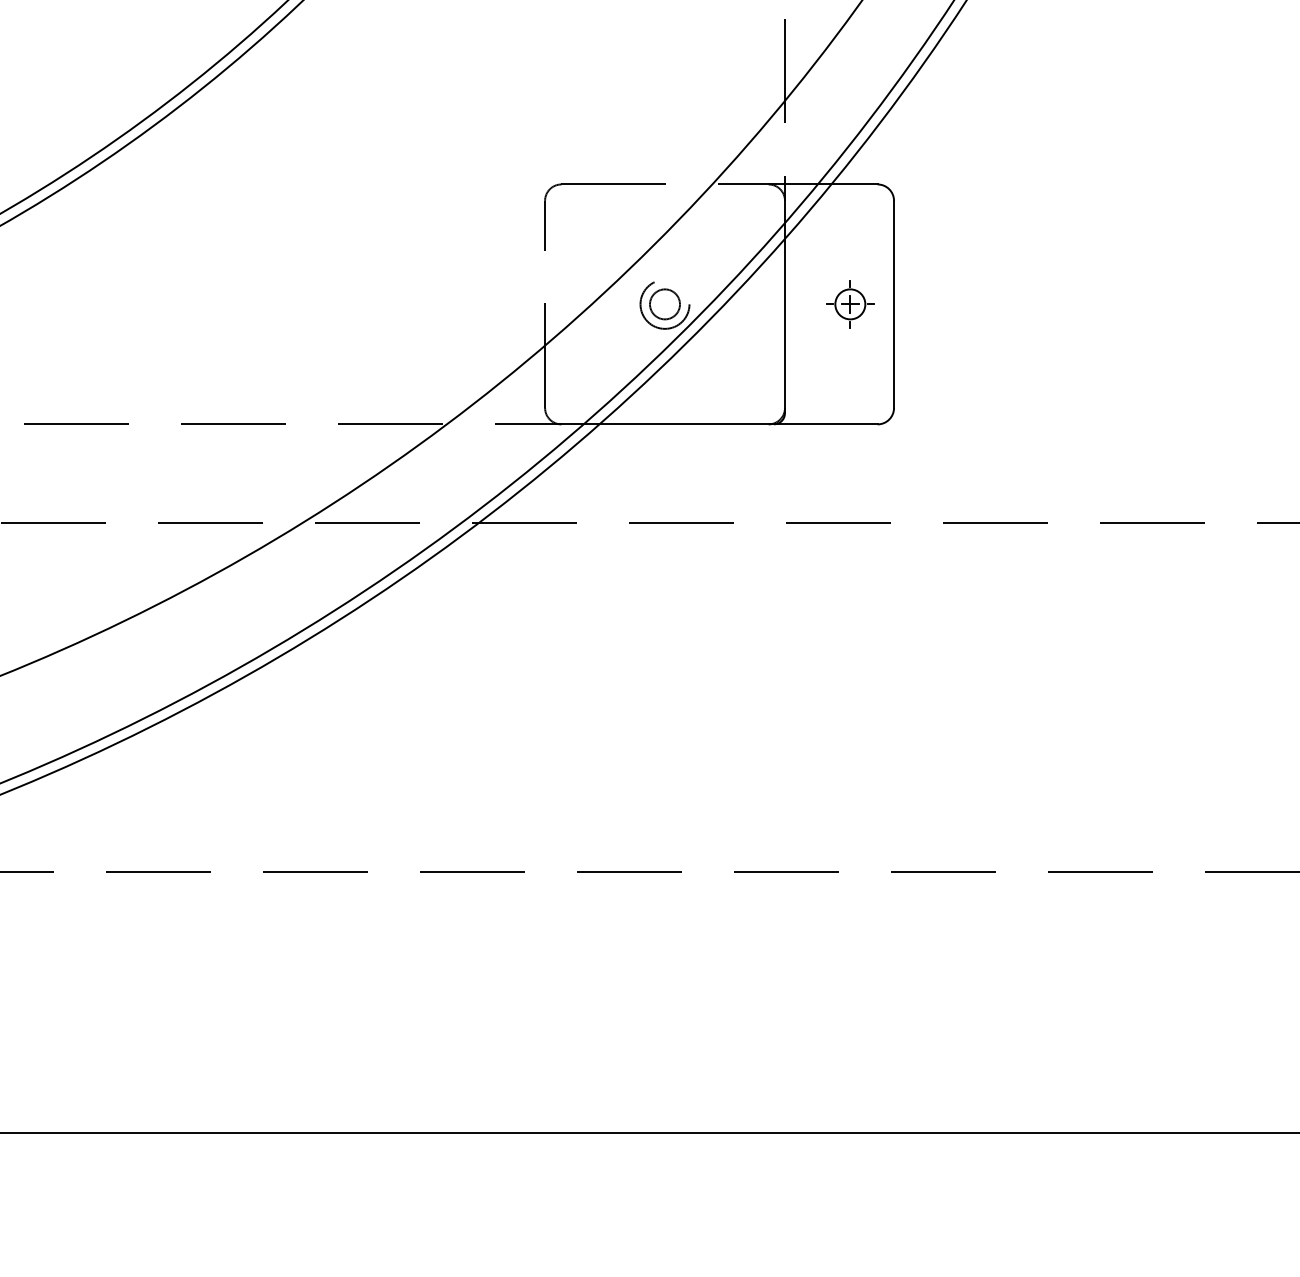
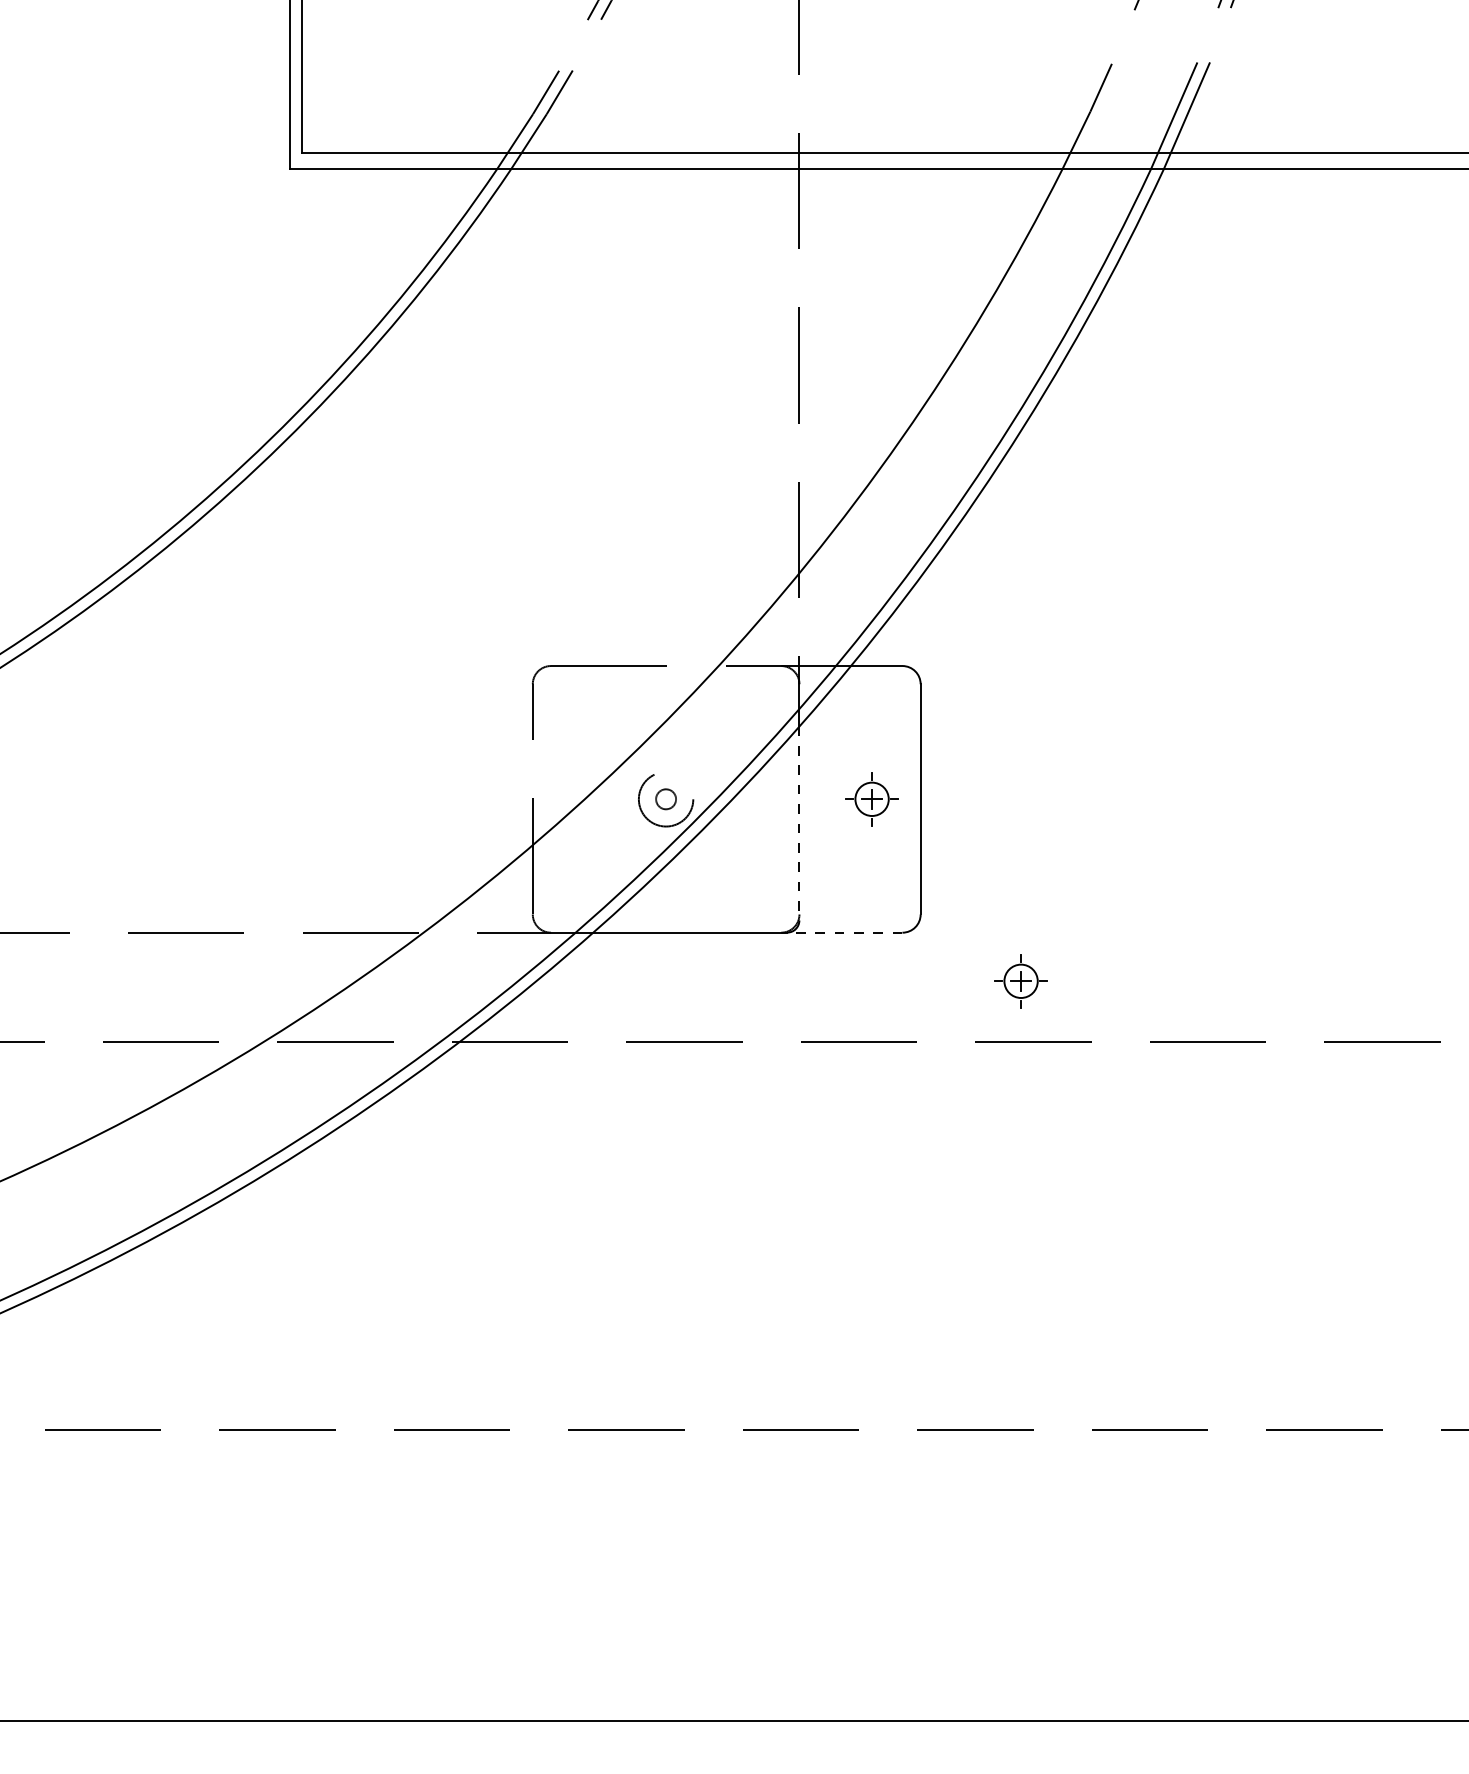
circle: (664, 303) -> (665, 798), size x0.6
line: (785, 326) -> (799, 823), solid -> dashed
line: (825, 424) -> (844, 932), solid -> dashed
part: (983, 468) -> (1020, 981), added

